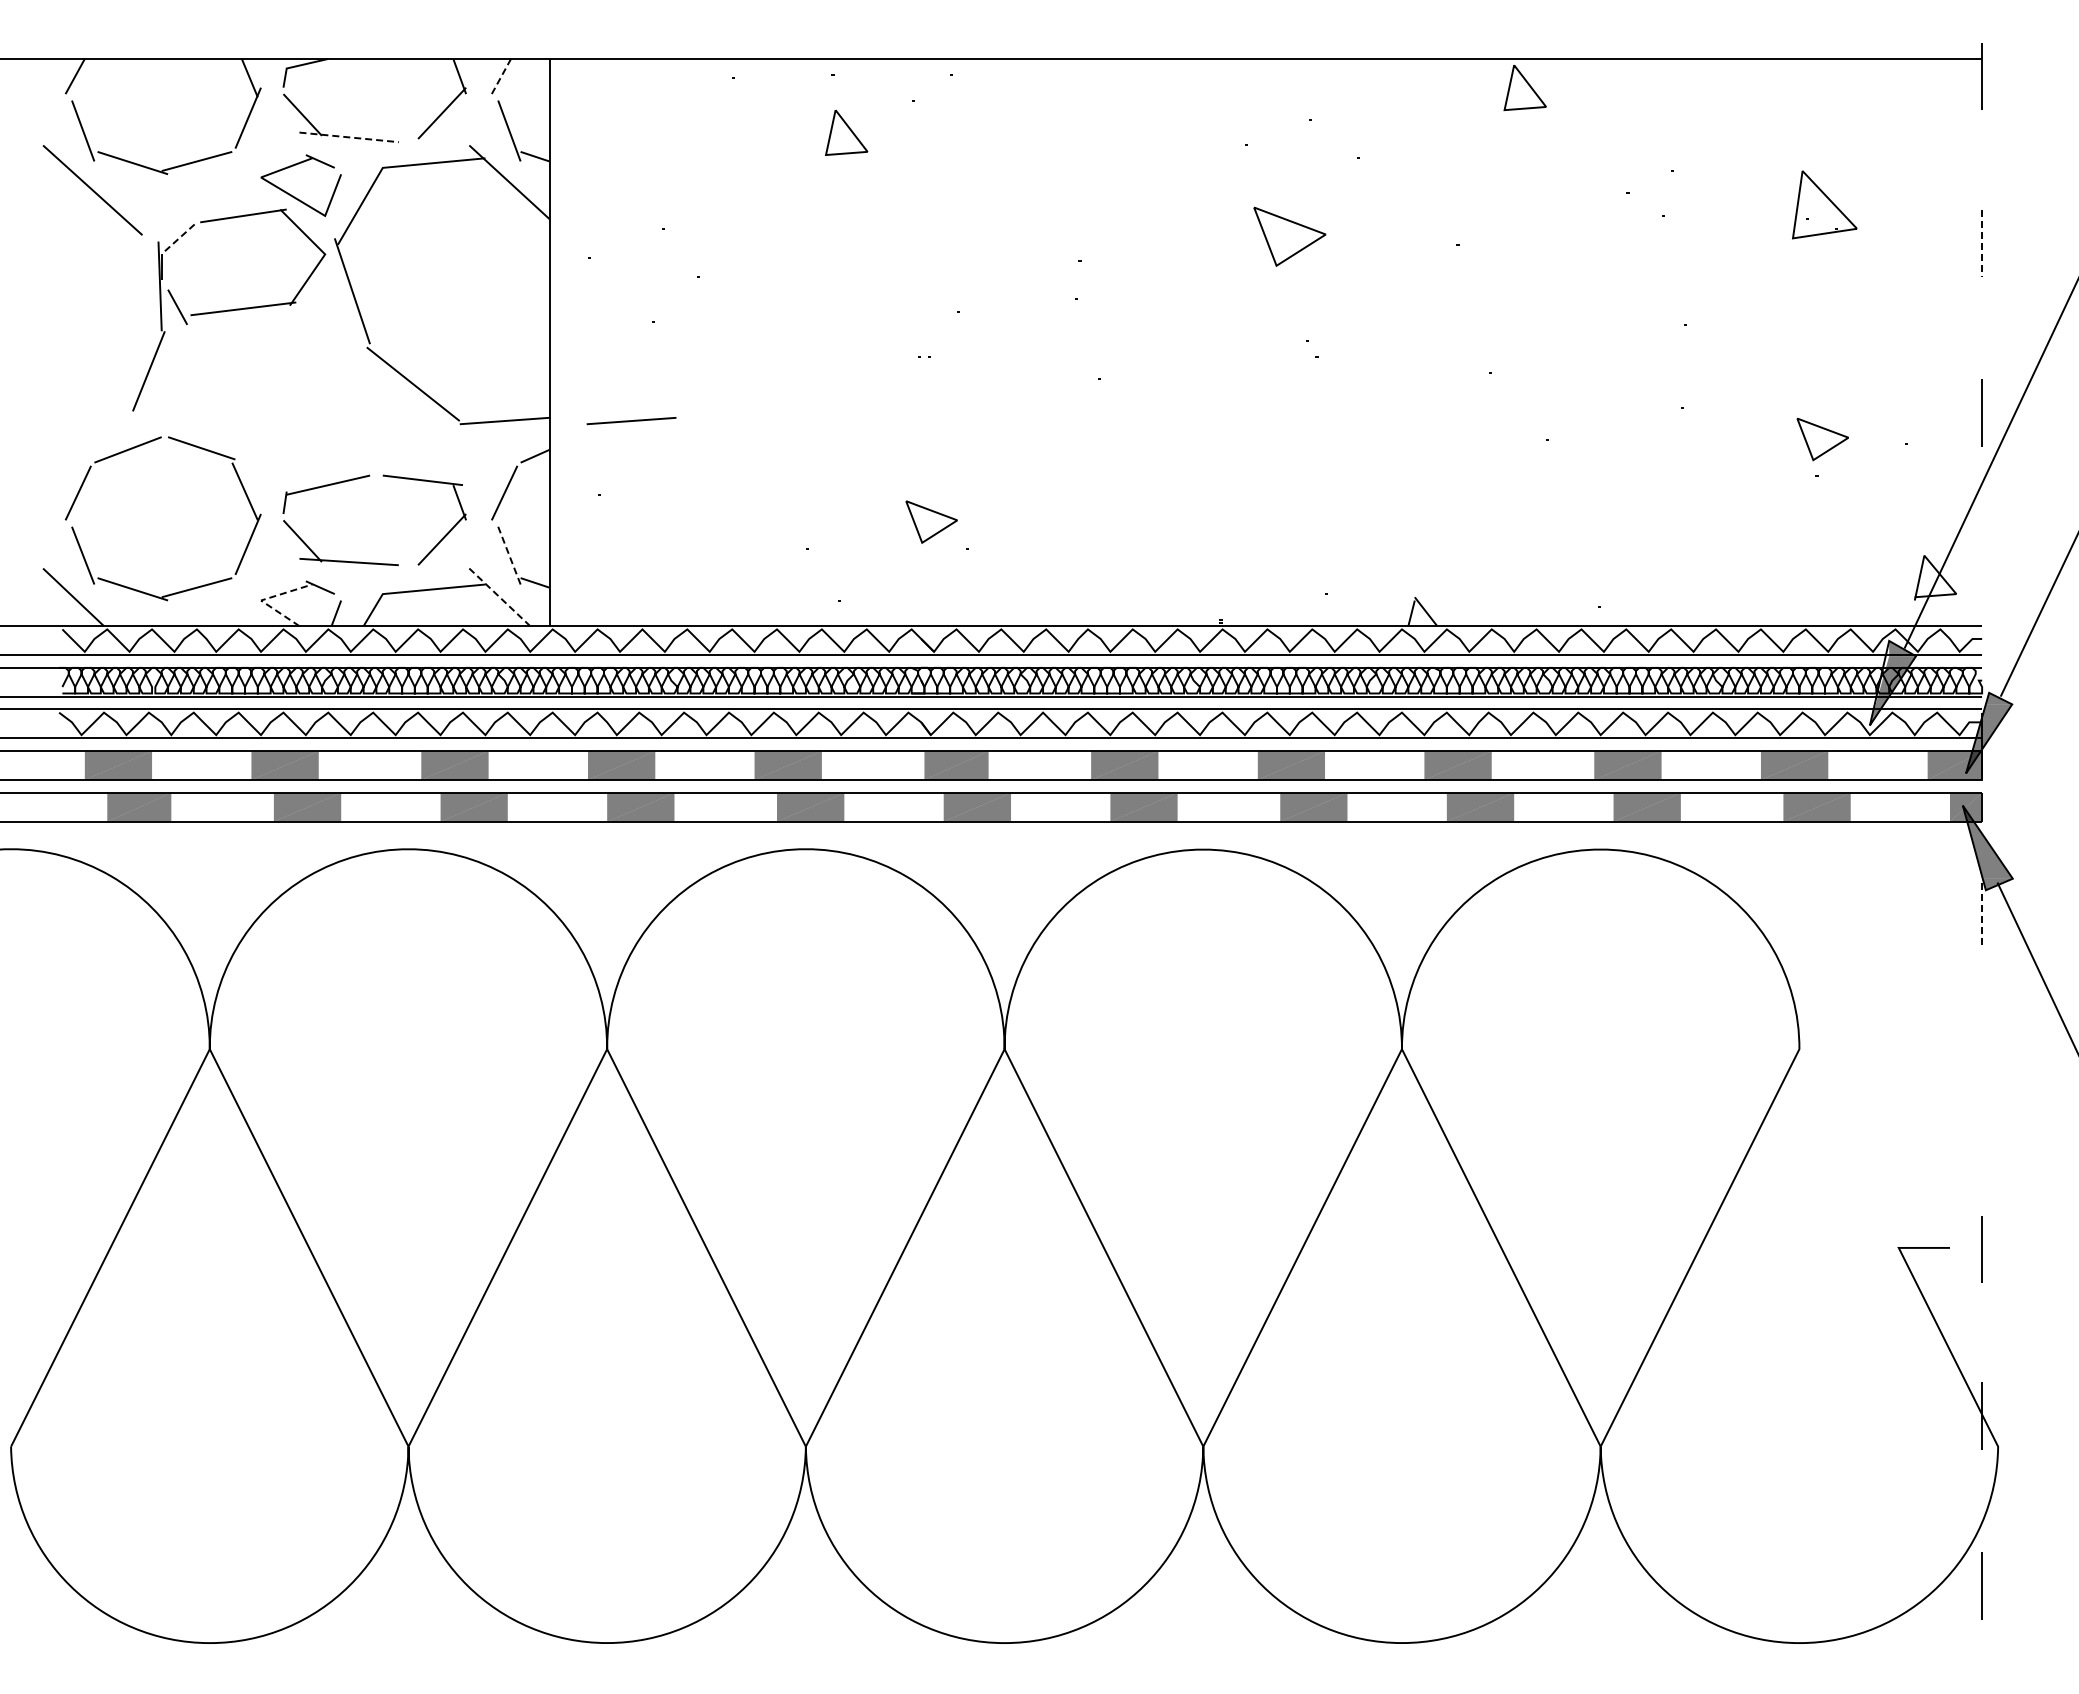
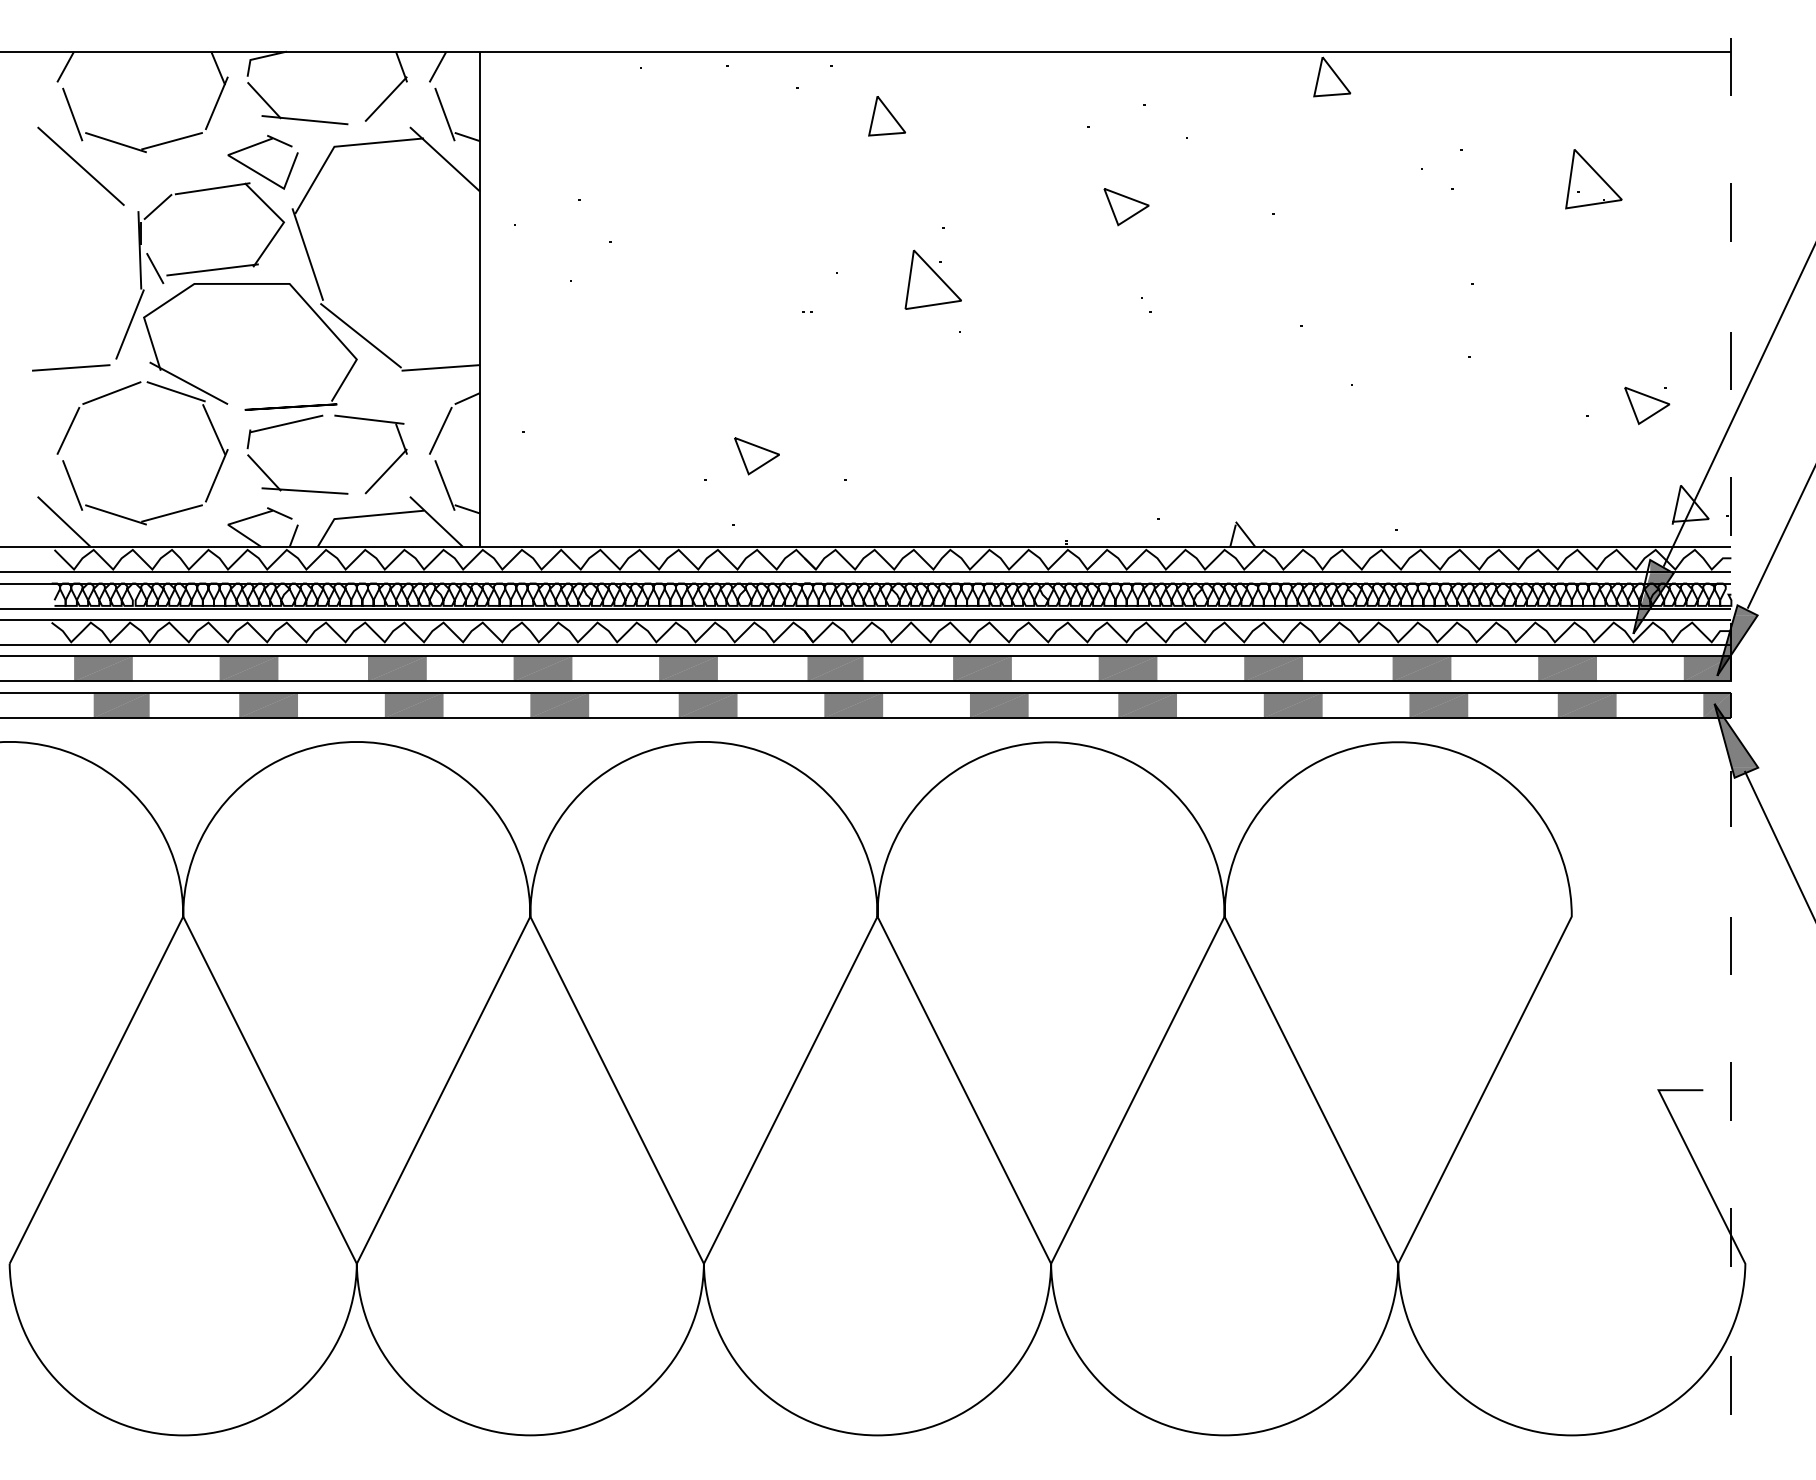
line: (501, 76) -> (438, 66), dashed -> solid
part: (846, 132) -> (887, 115), moved
line: (349, 137) -> (305, 120), dashed -> solid
line: (180, 236) -> (157, 206), dashed -> solid
part: (1289, 236) -> (1126, 206), size x0.71
line: (1982, 243) -> (1731, 212), dashed -> solid
part: (1068, 320) -> (933, 280), added
line: (631, 421) -> (71, 368), moved
part: (1822, 439) -> (1646, 405), moved
part: (255, 458) -> (223, 400), added
part: (931, 521) -> (756, 455), moved
line: (509, 555) -> (445, 485), dashed -> solid
part: (1979, 579) -> (1729, 506), added
line: (499, 597) -> (436, 522), dashed -> solid
line: (263, 599) -> (230, 523), dashed -> solid
line: (1982, 915) -> (1731, 799), dashed -> solid
line: (1981, 1082) -> (1730, 945), added

